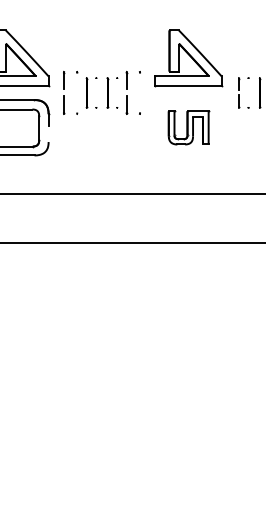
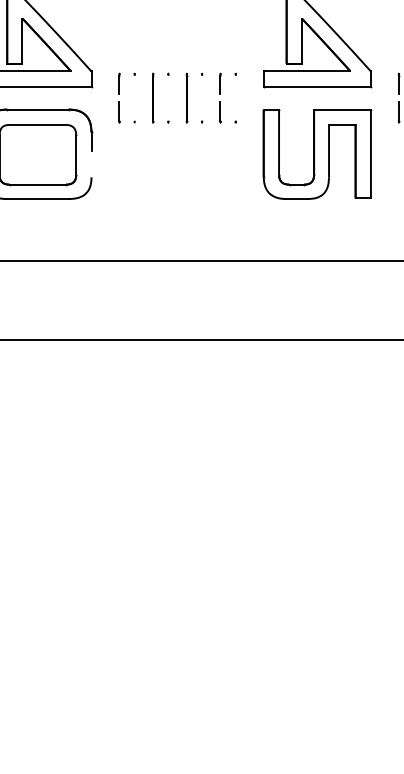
part: (70, 92) -> (126, 97), size x0.71
part: (132, 92) -> (226, 97), size x0.71
part: (188, 127) -> (317, 153), size x1.67

